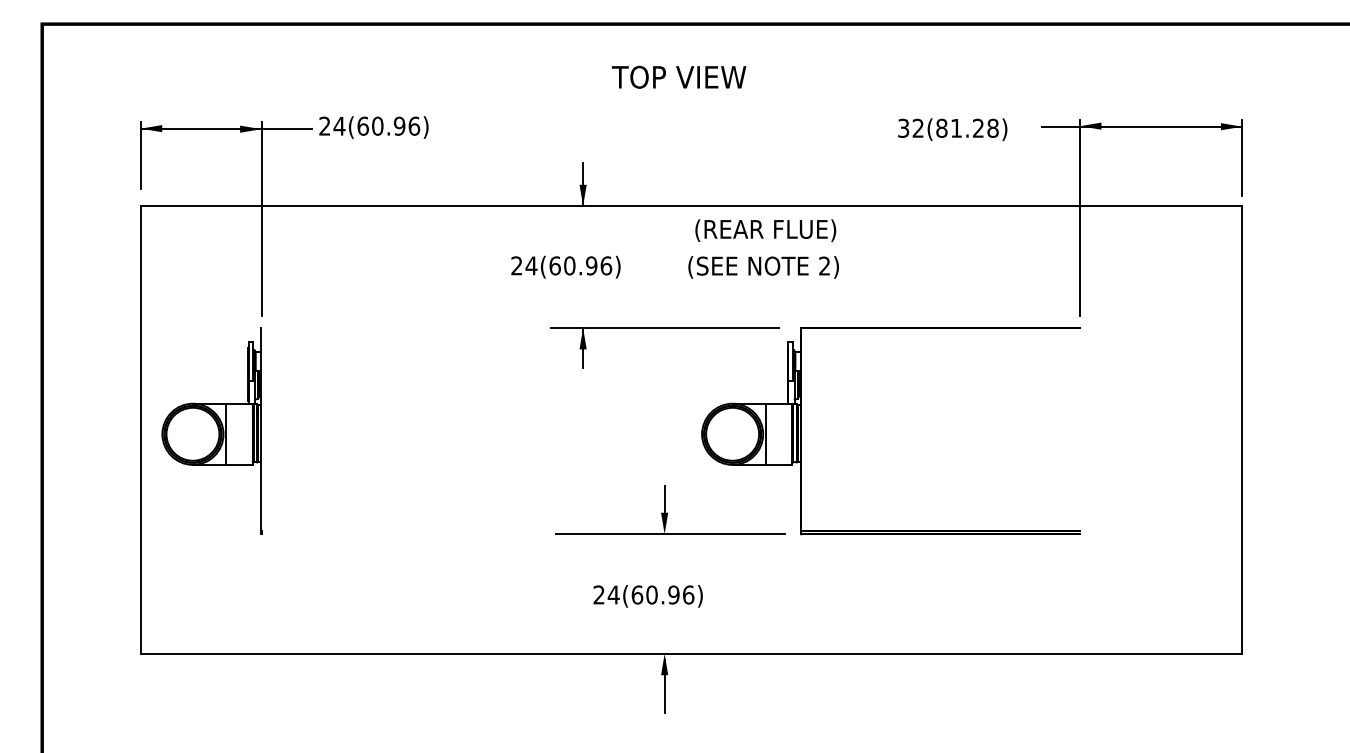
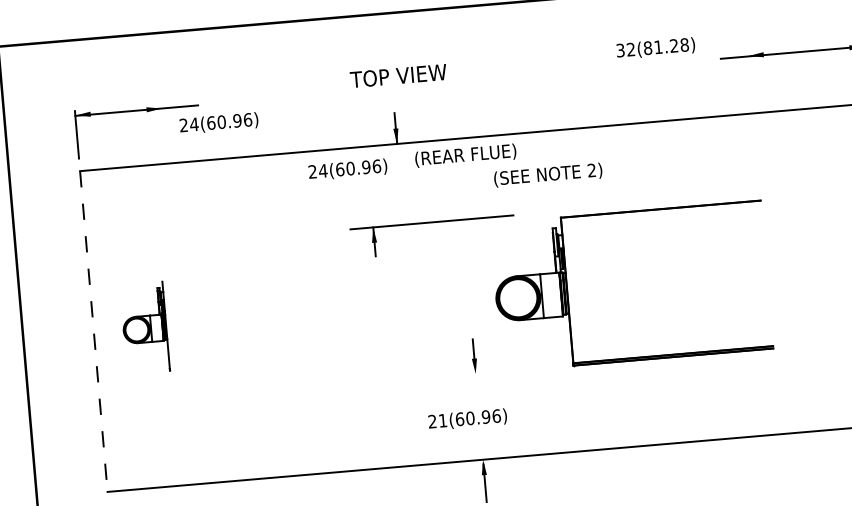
text: (678, 76) -> (398, 75), moved
text: (373, 127) -> (218, 123), moved
text: (952, 129) -> (655, 48), moved
line: (1080, 217) -> (754, 121), removed
line: (261, 219) -> (167, 173), removed
text: (765, 230) -> (465, 155), moved
text: (565, 266) -> (347, 169), moved
text: (763, 267) -> (548, 175), moved
part: (664, 328) -> (431, 222), moved
line: (140, 430) -> (93, 331), solid -> dashed
part: (211, 430) -> (144, 327), size x0.6
line: (670, 534) -> (479, 373), removed
text: (613, 594) -> (442, 420), 24(60.96) -> 21(60.96)

